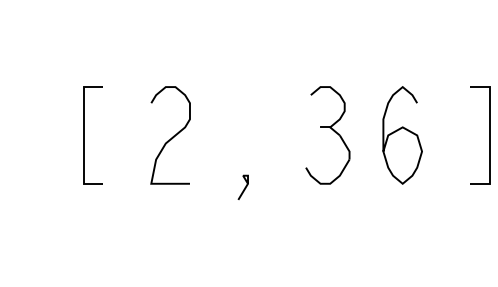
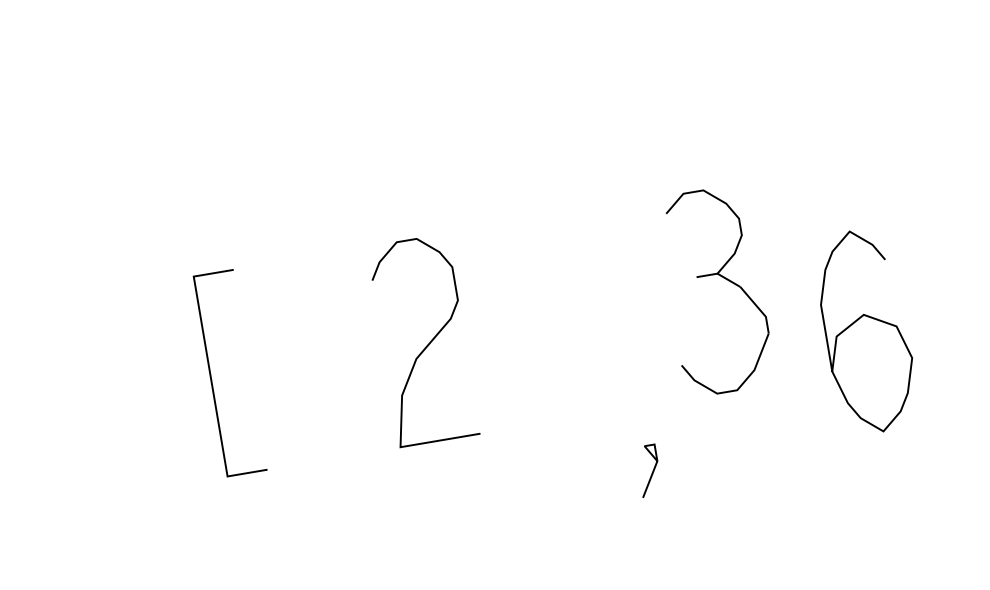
curve: (399, 130) -> (858, 322), moved
curve: (172, 136) -> (427, 342), moved
line: (244, 187) -> (651, 470), moved

